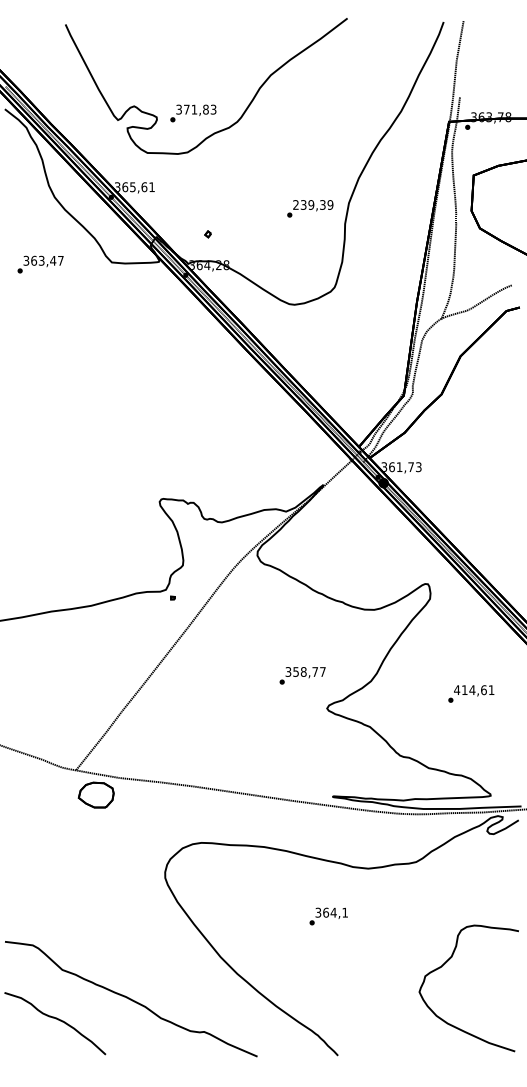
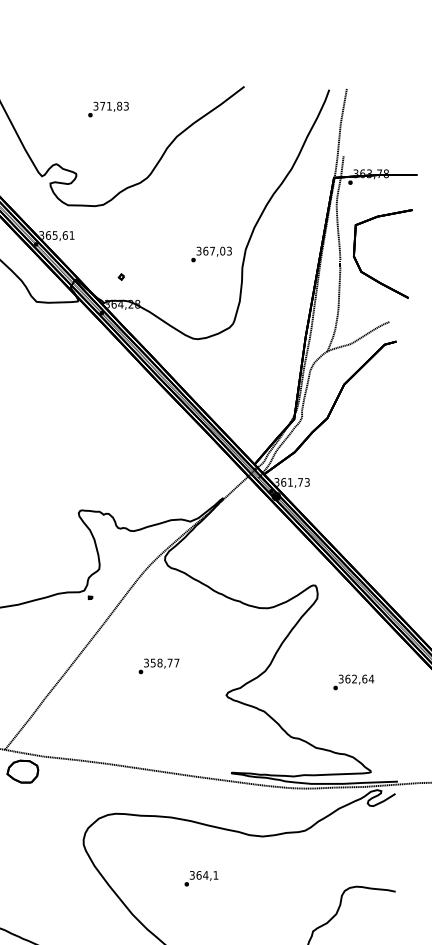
text: (193, 113) -> (108, 109), moved
text: (313, 204) -> (214, 250), 239,39 -> 367,03
text: (302, 675) -> (158, 666), moved
text: (474, 690) -> (356, 679), 414,61 -> 362,64
text: (328, 916) -> (201, 878), moved

